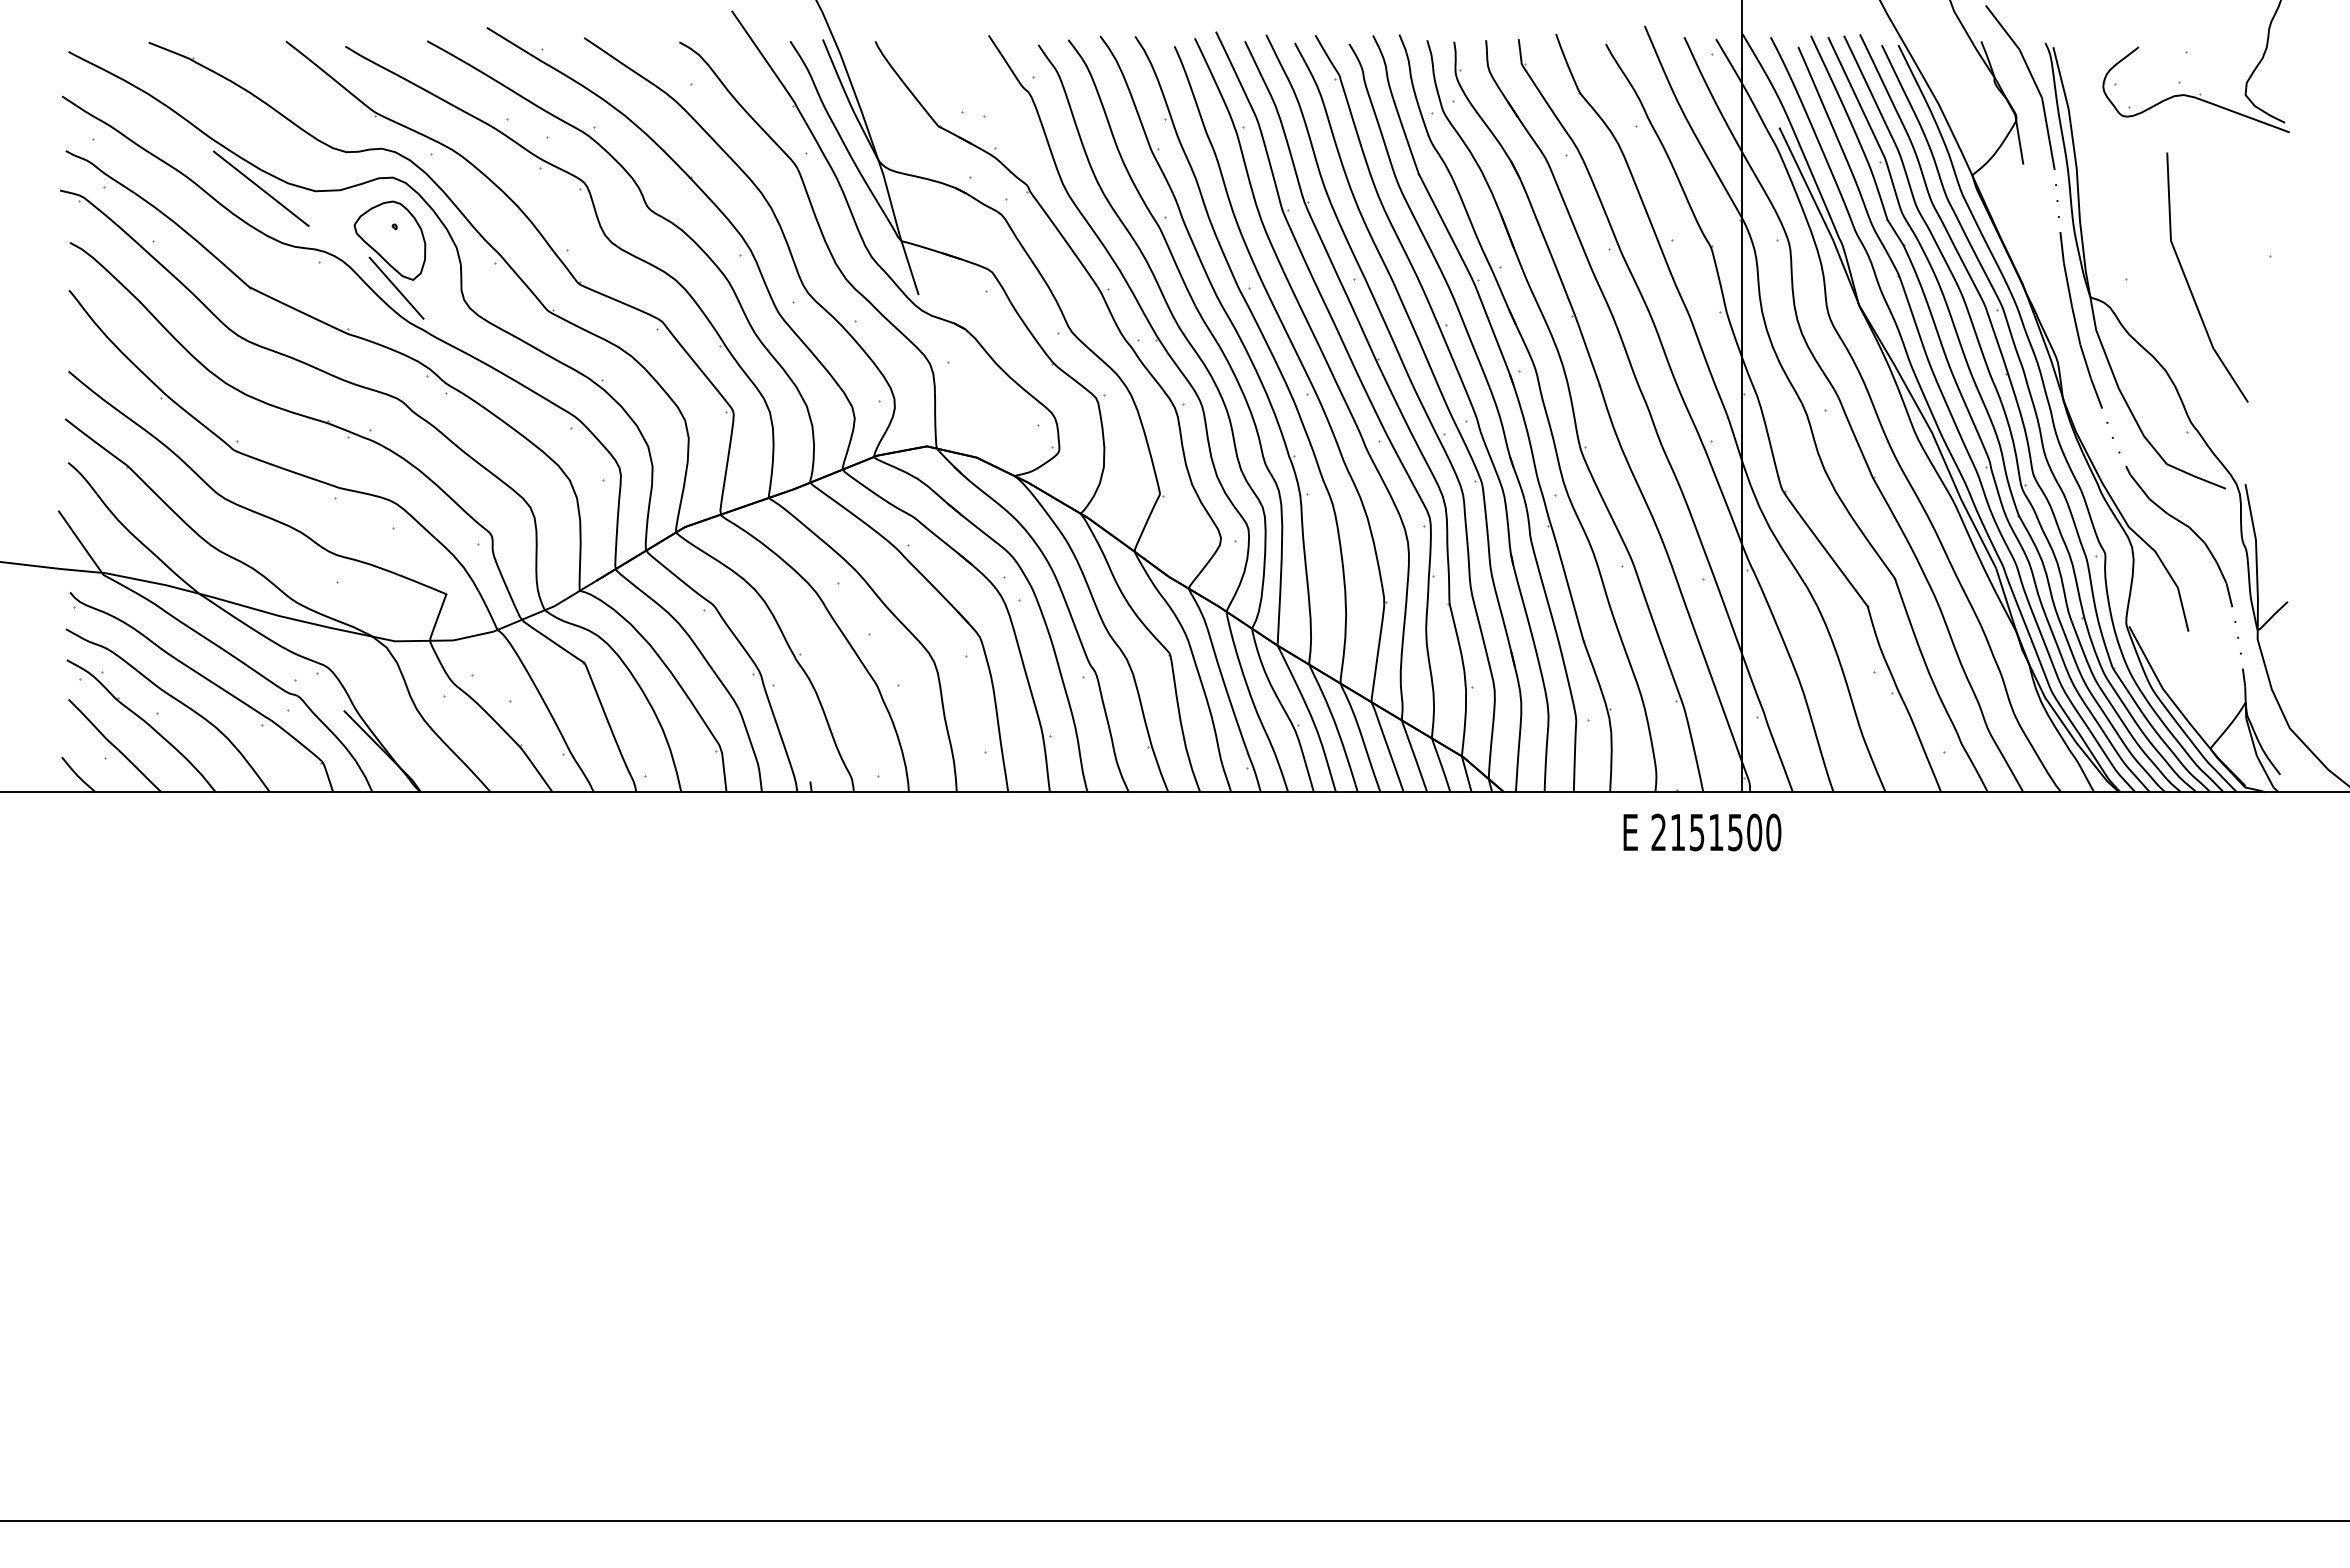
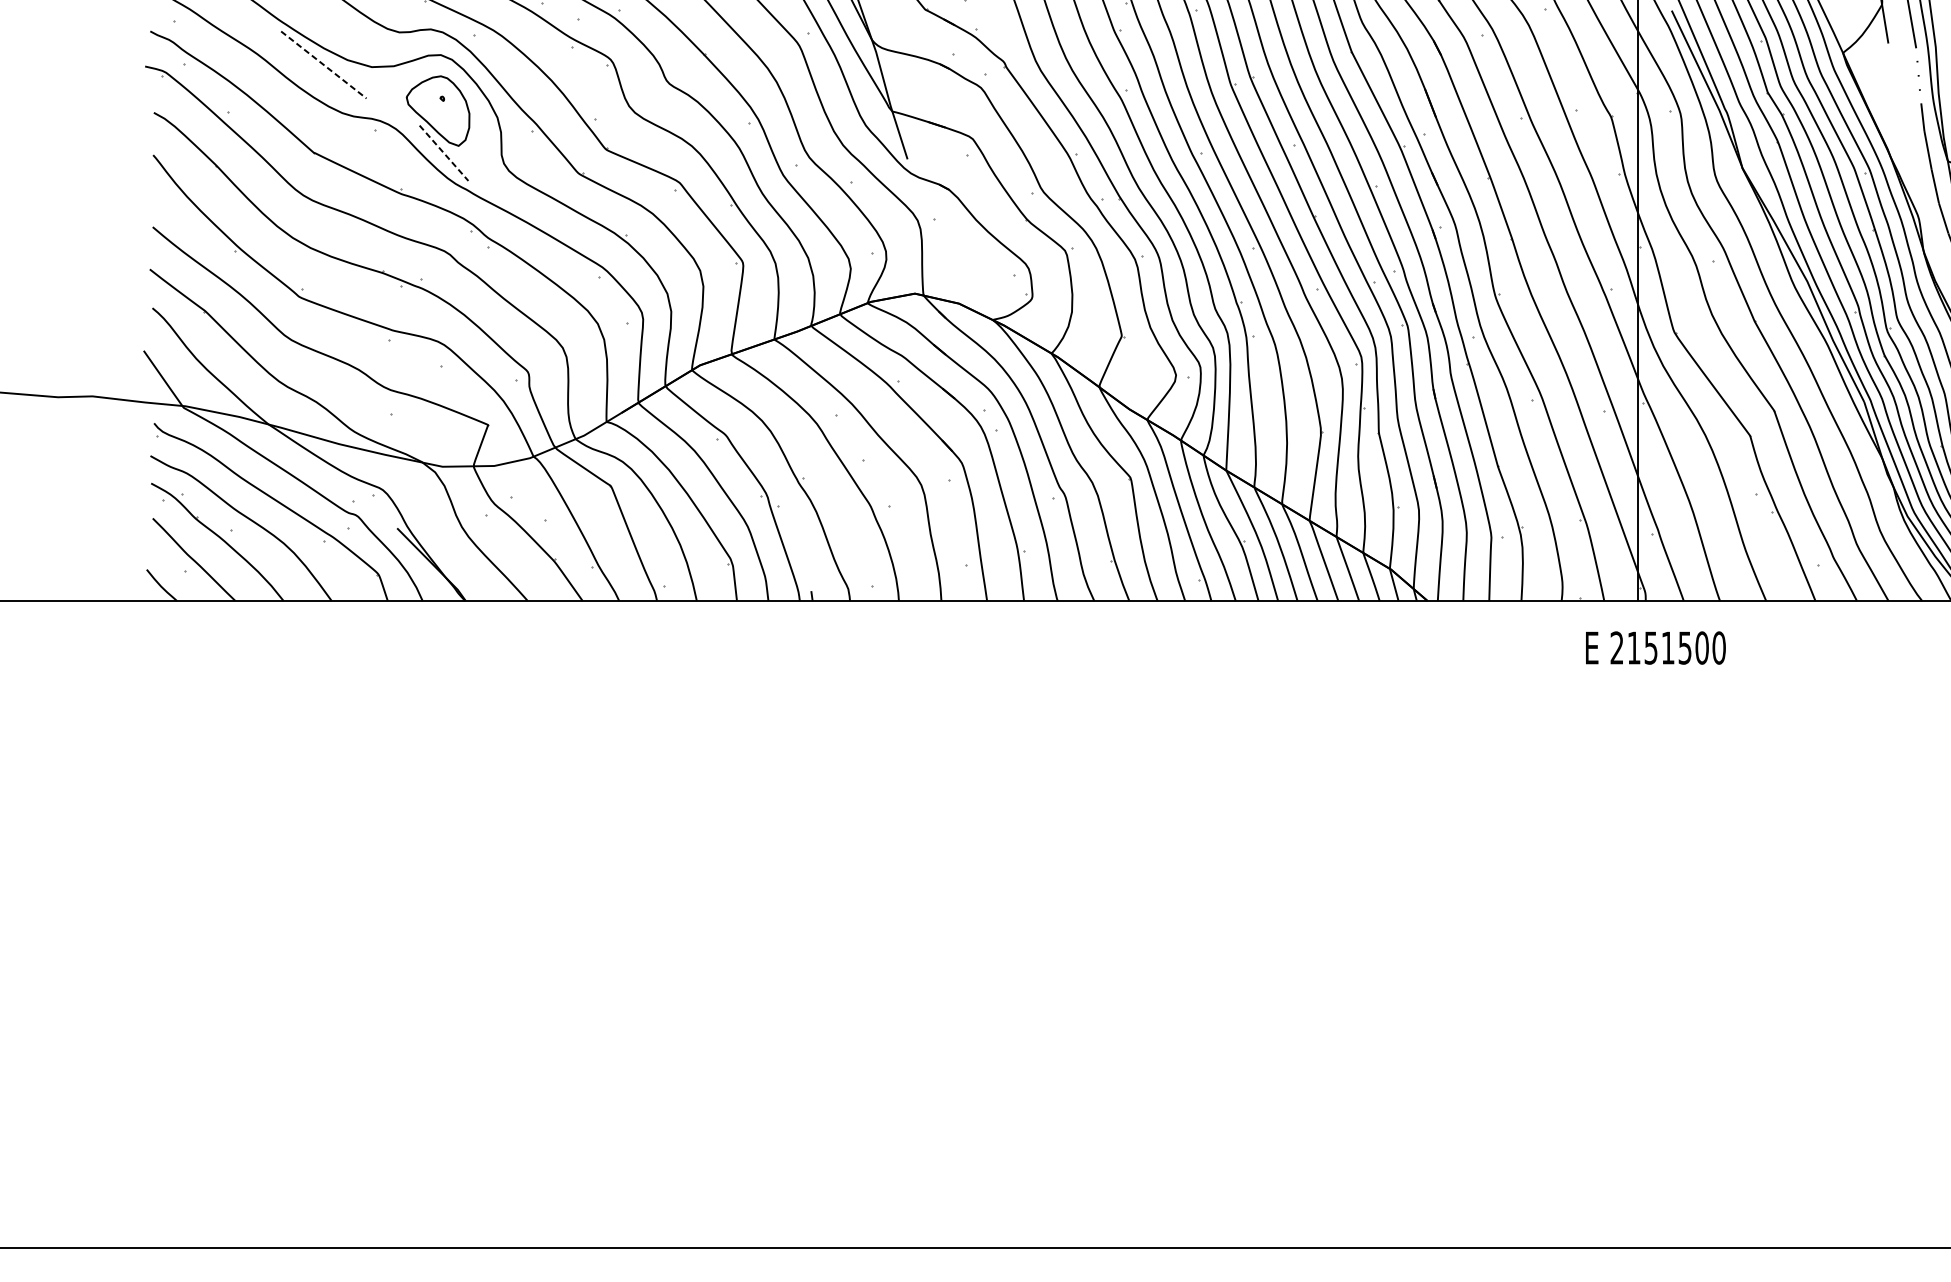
line: (261, 189) -> (324, 65), solid -> dashed
line: (396, 288) -> (443, 153), solid -> dashed
text: (1702, 832) -> (1655, 648), moved

